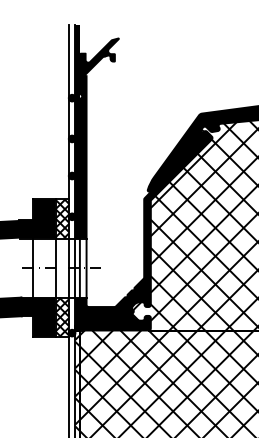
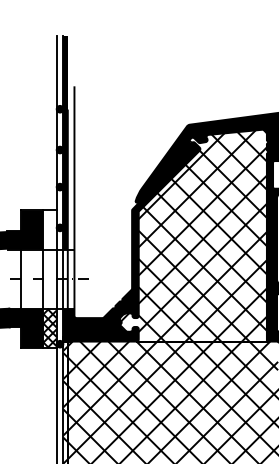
fill: (99, 137) -> (87, 148), removed
hatch: (61, 218) -> (49, 229), removed

